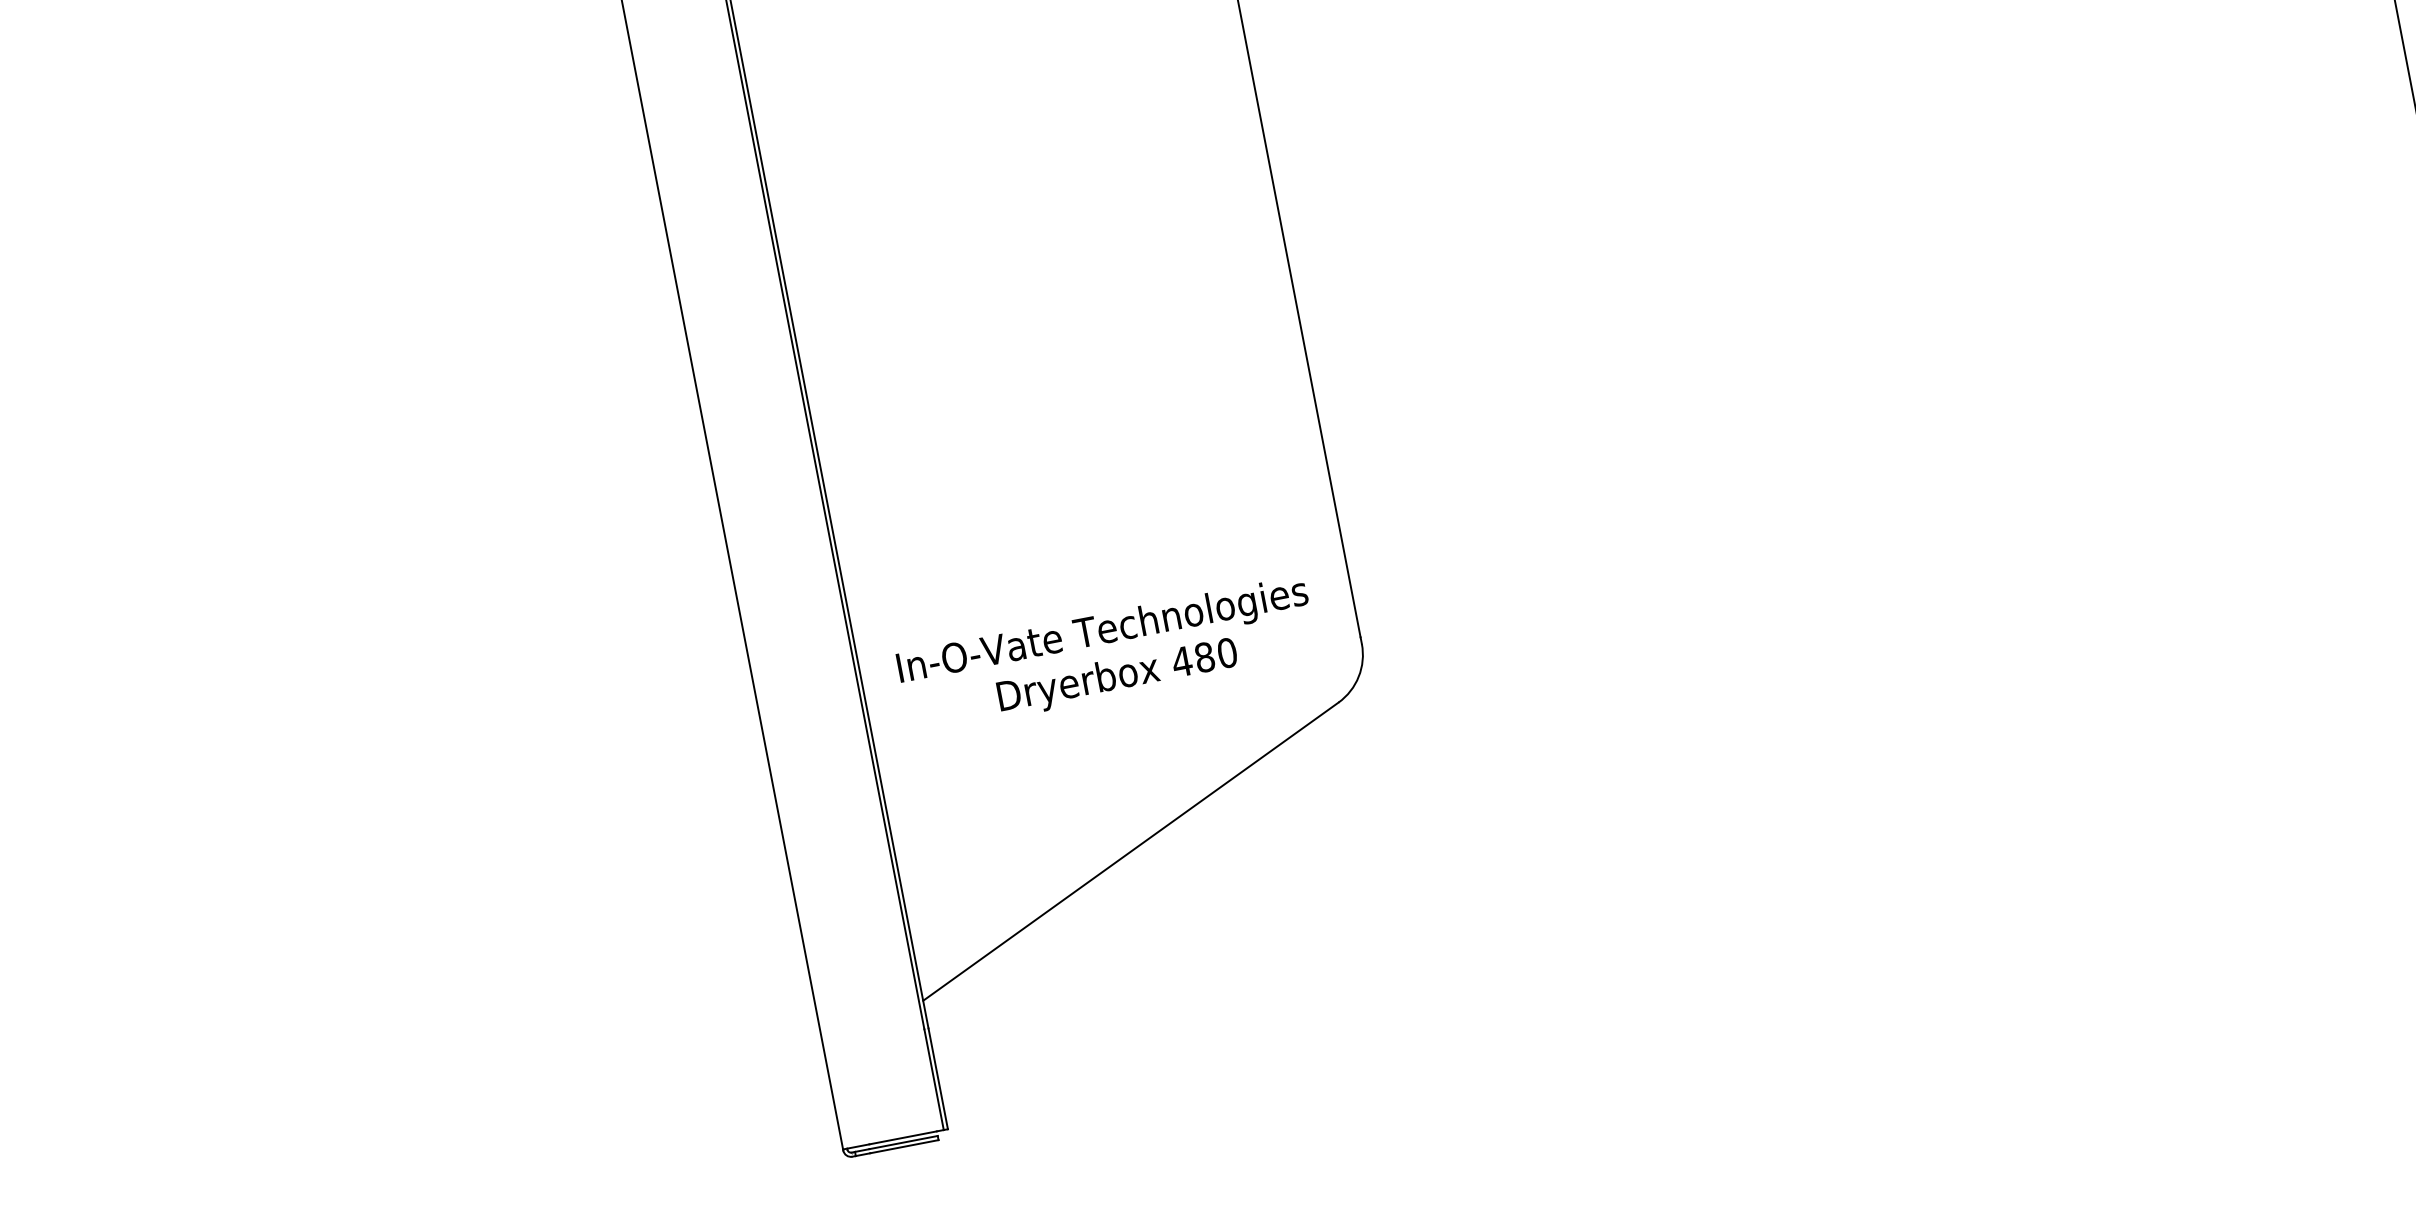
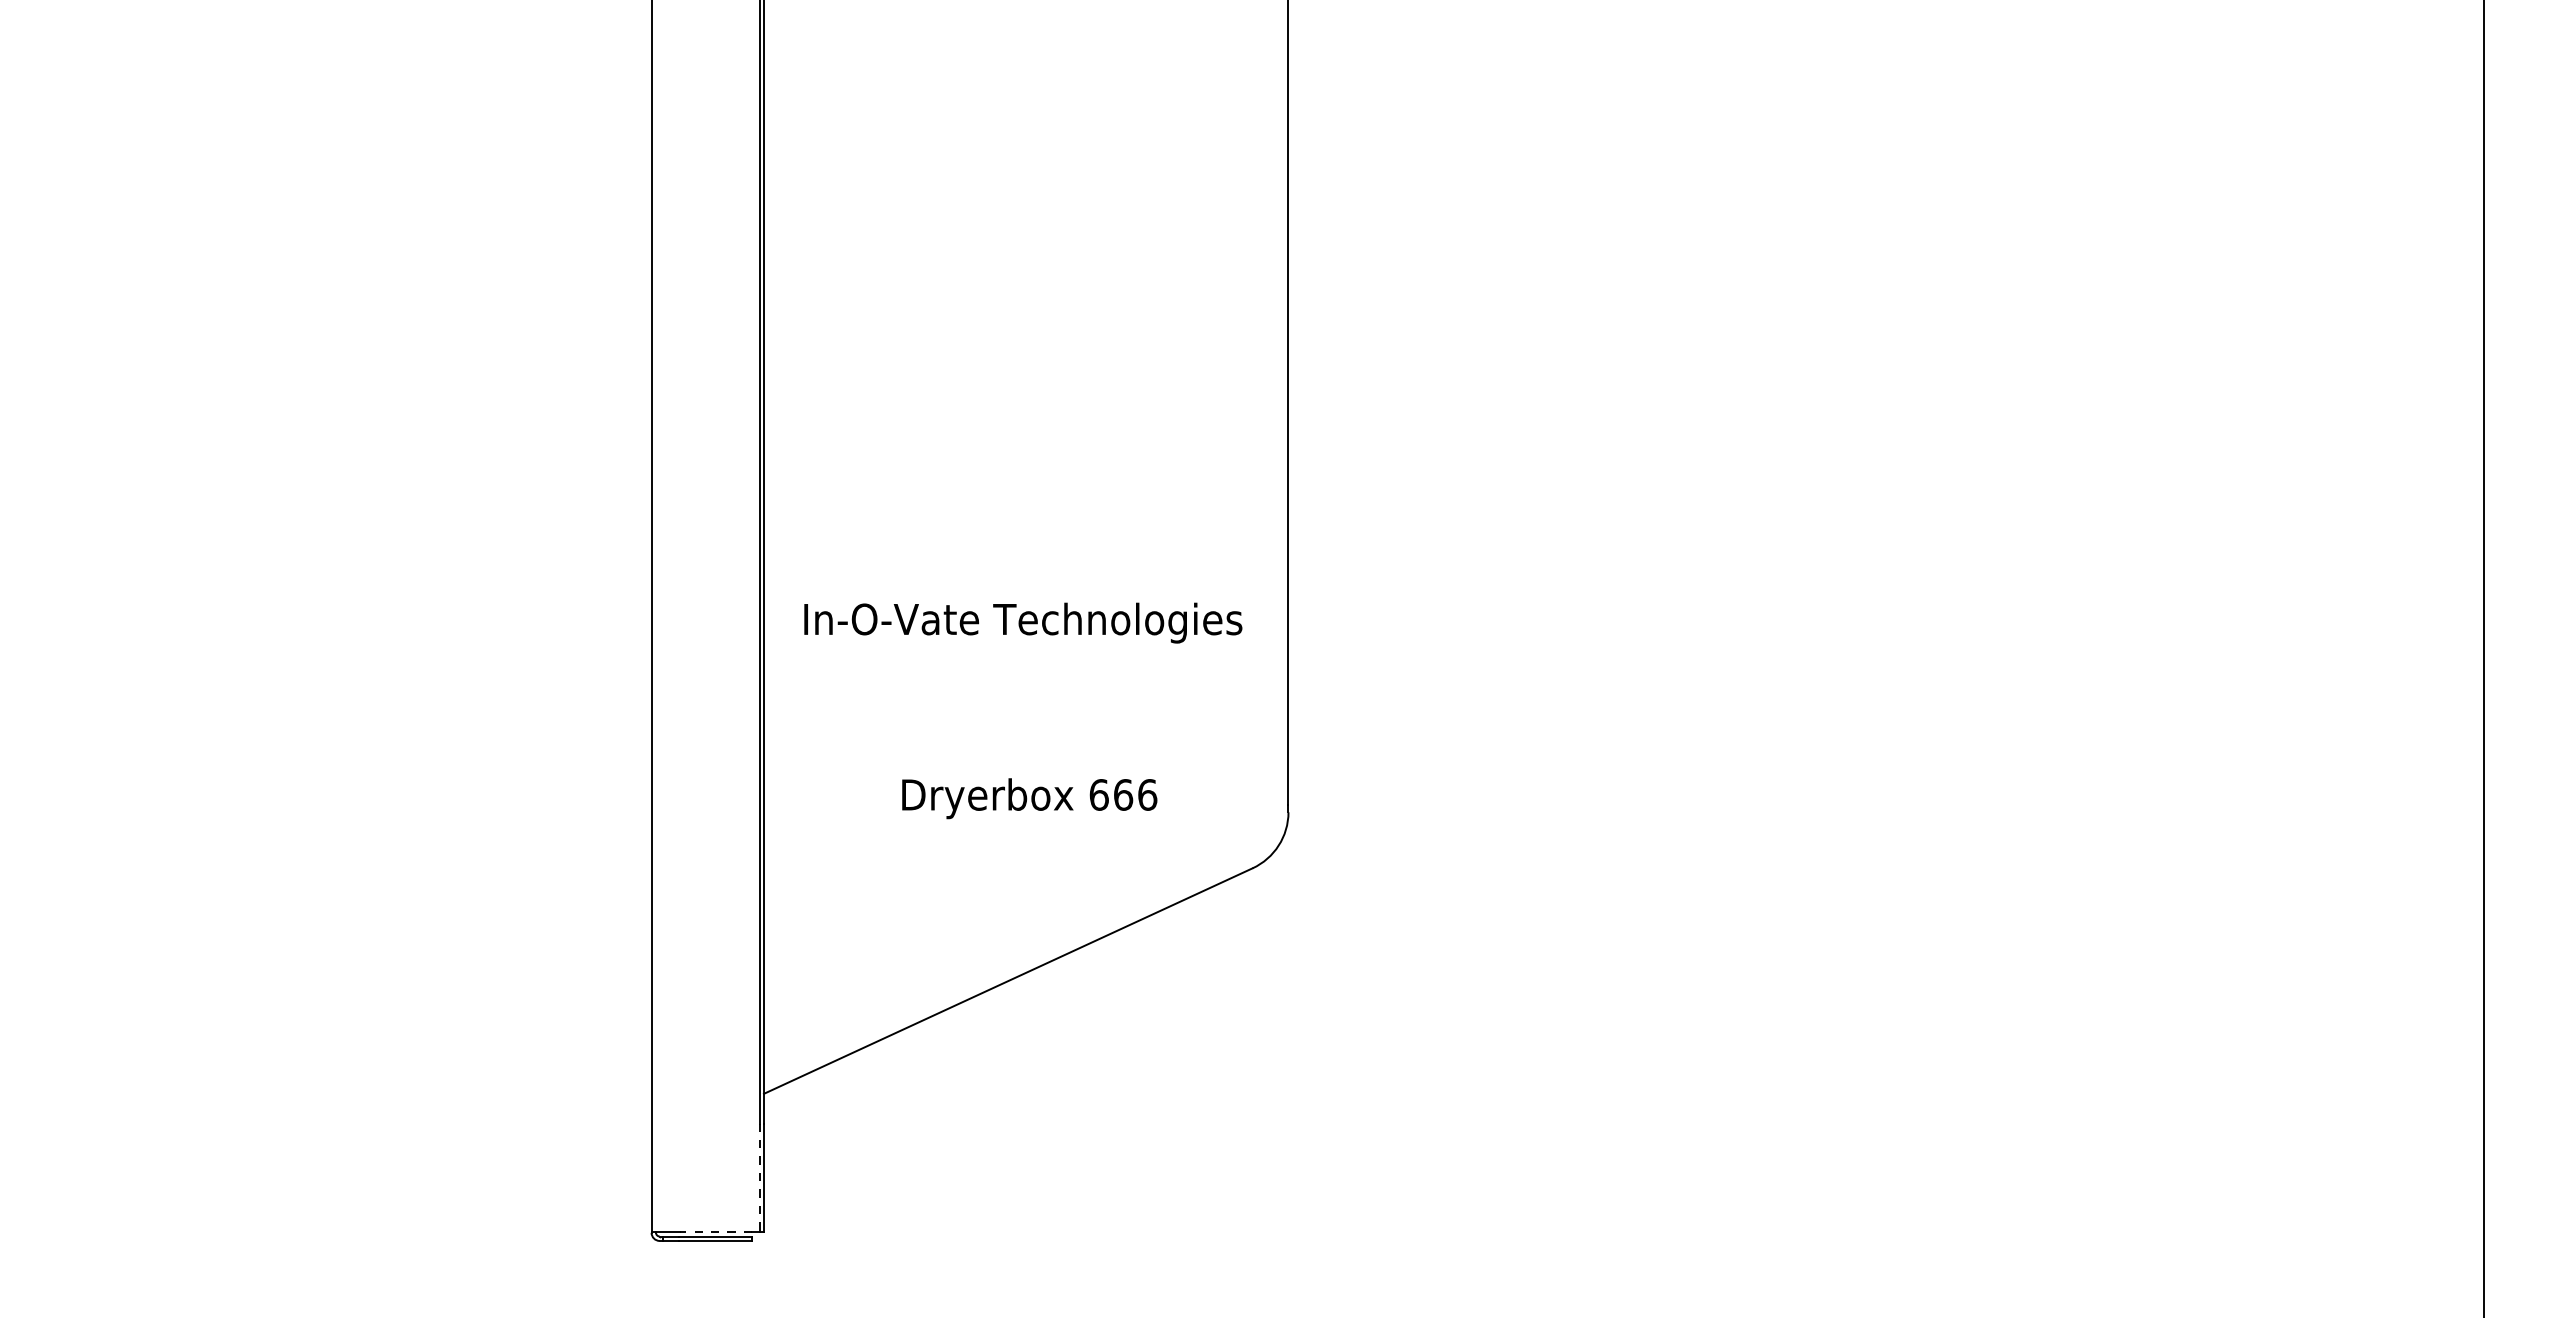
text: (1103, 632) -> (1023, 622), moved
text: (1204, 656) -> (1123, 794), 480 -> 666
line: (934, 1080) -> (759, 1178), solid -> dashed
line: (902, 1137) -> (715, 1231), solid -> dashed

